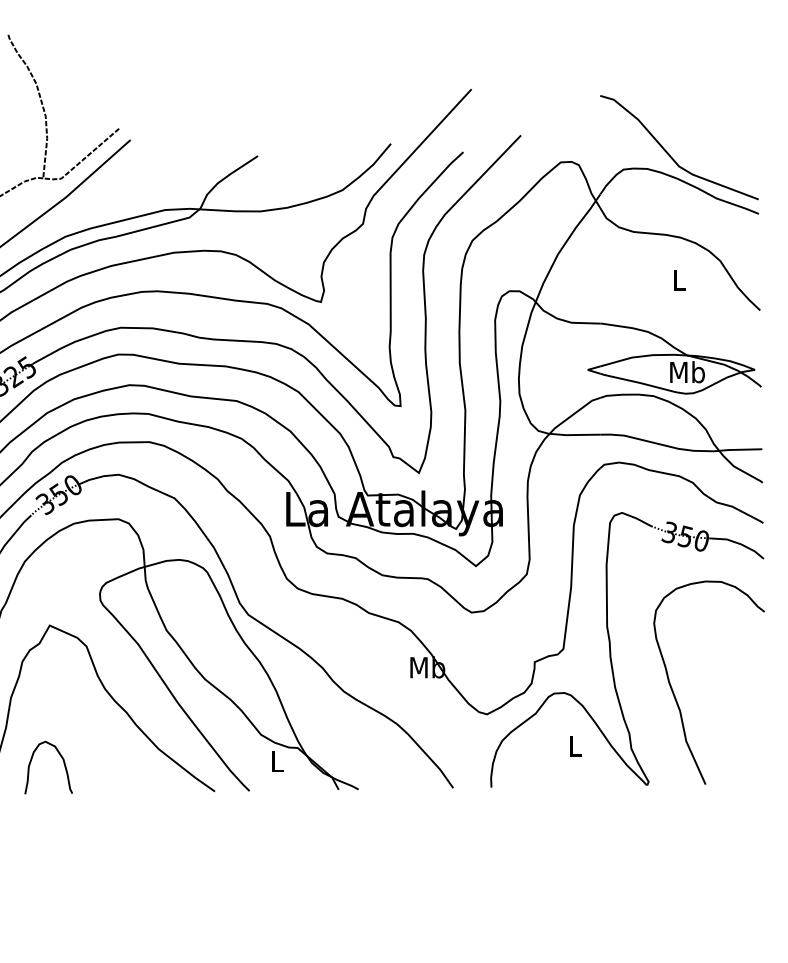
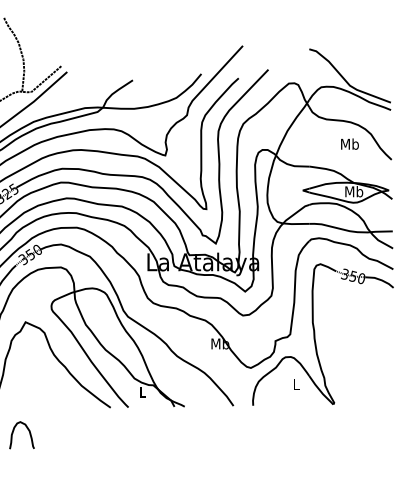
text: (678, 278) -> (349, 143), L -> Mb
curve: (676, 693) -> (348, 357), removed
curve: (63, 767) -> (29, 435), moved

